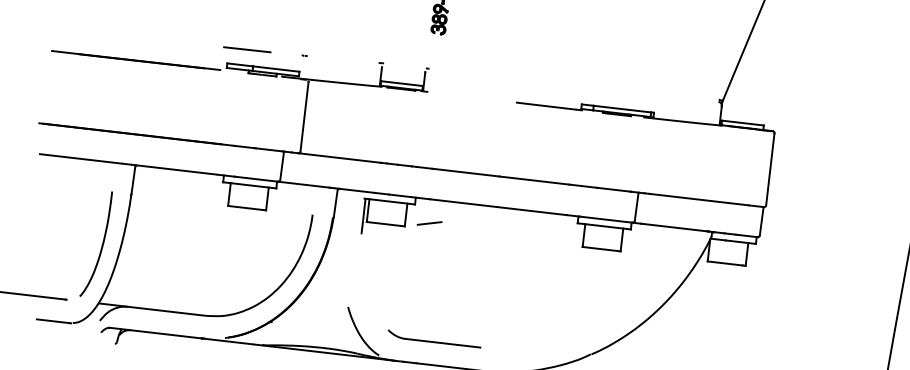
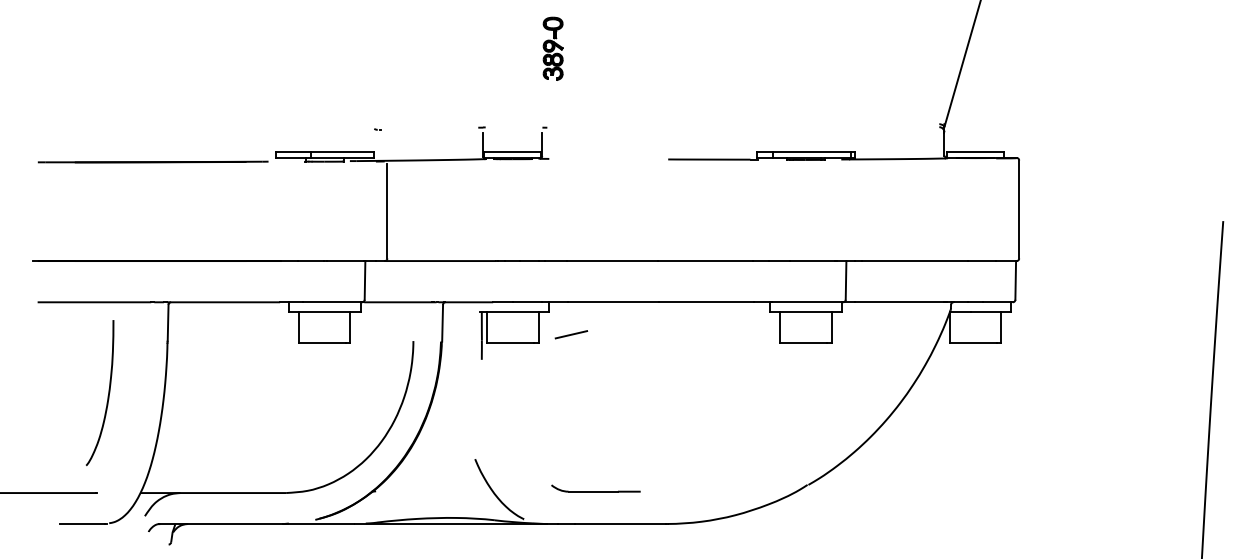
line: (246, 49) -> (299, 130), removed
curve: (101, 246) -> (107, 395), moved
part: (434, 338) -> (595, 488), size x0.7

